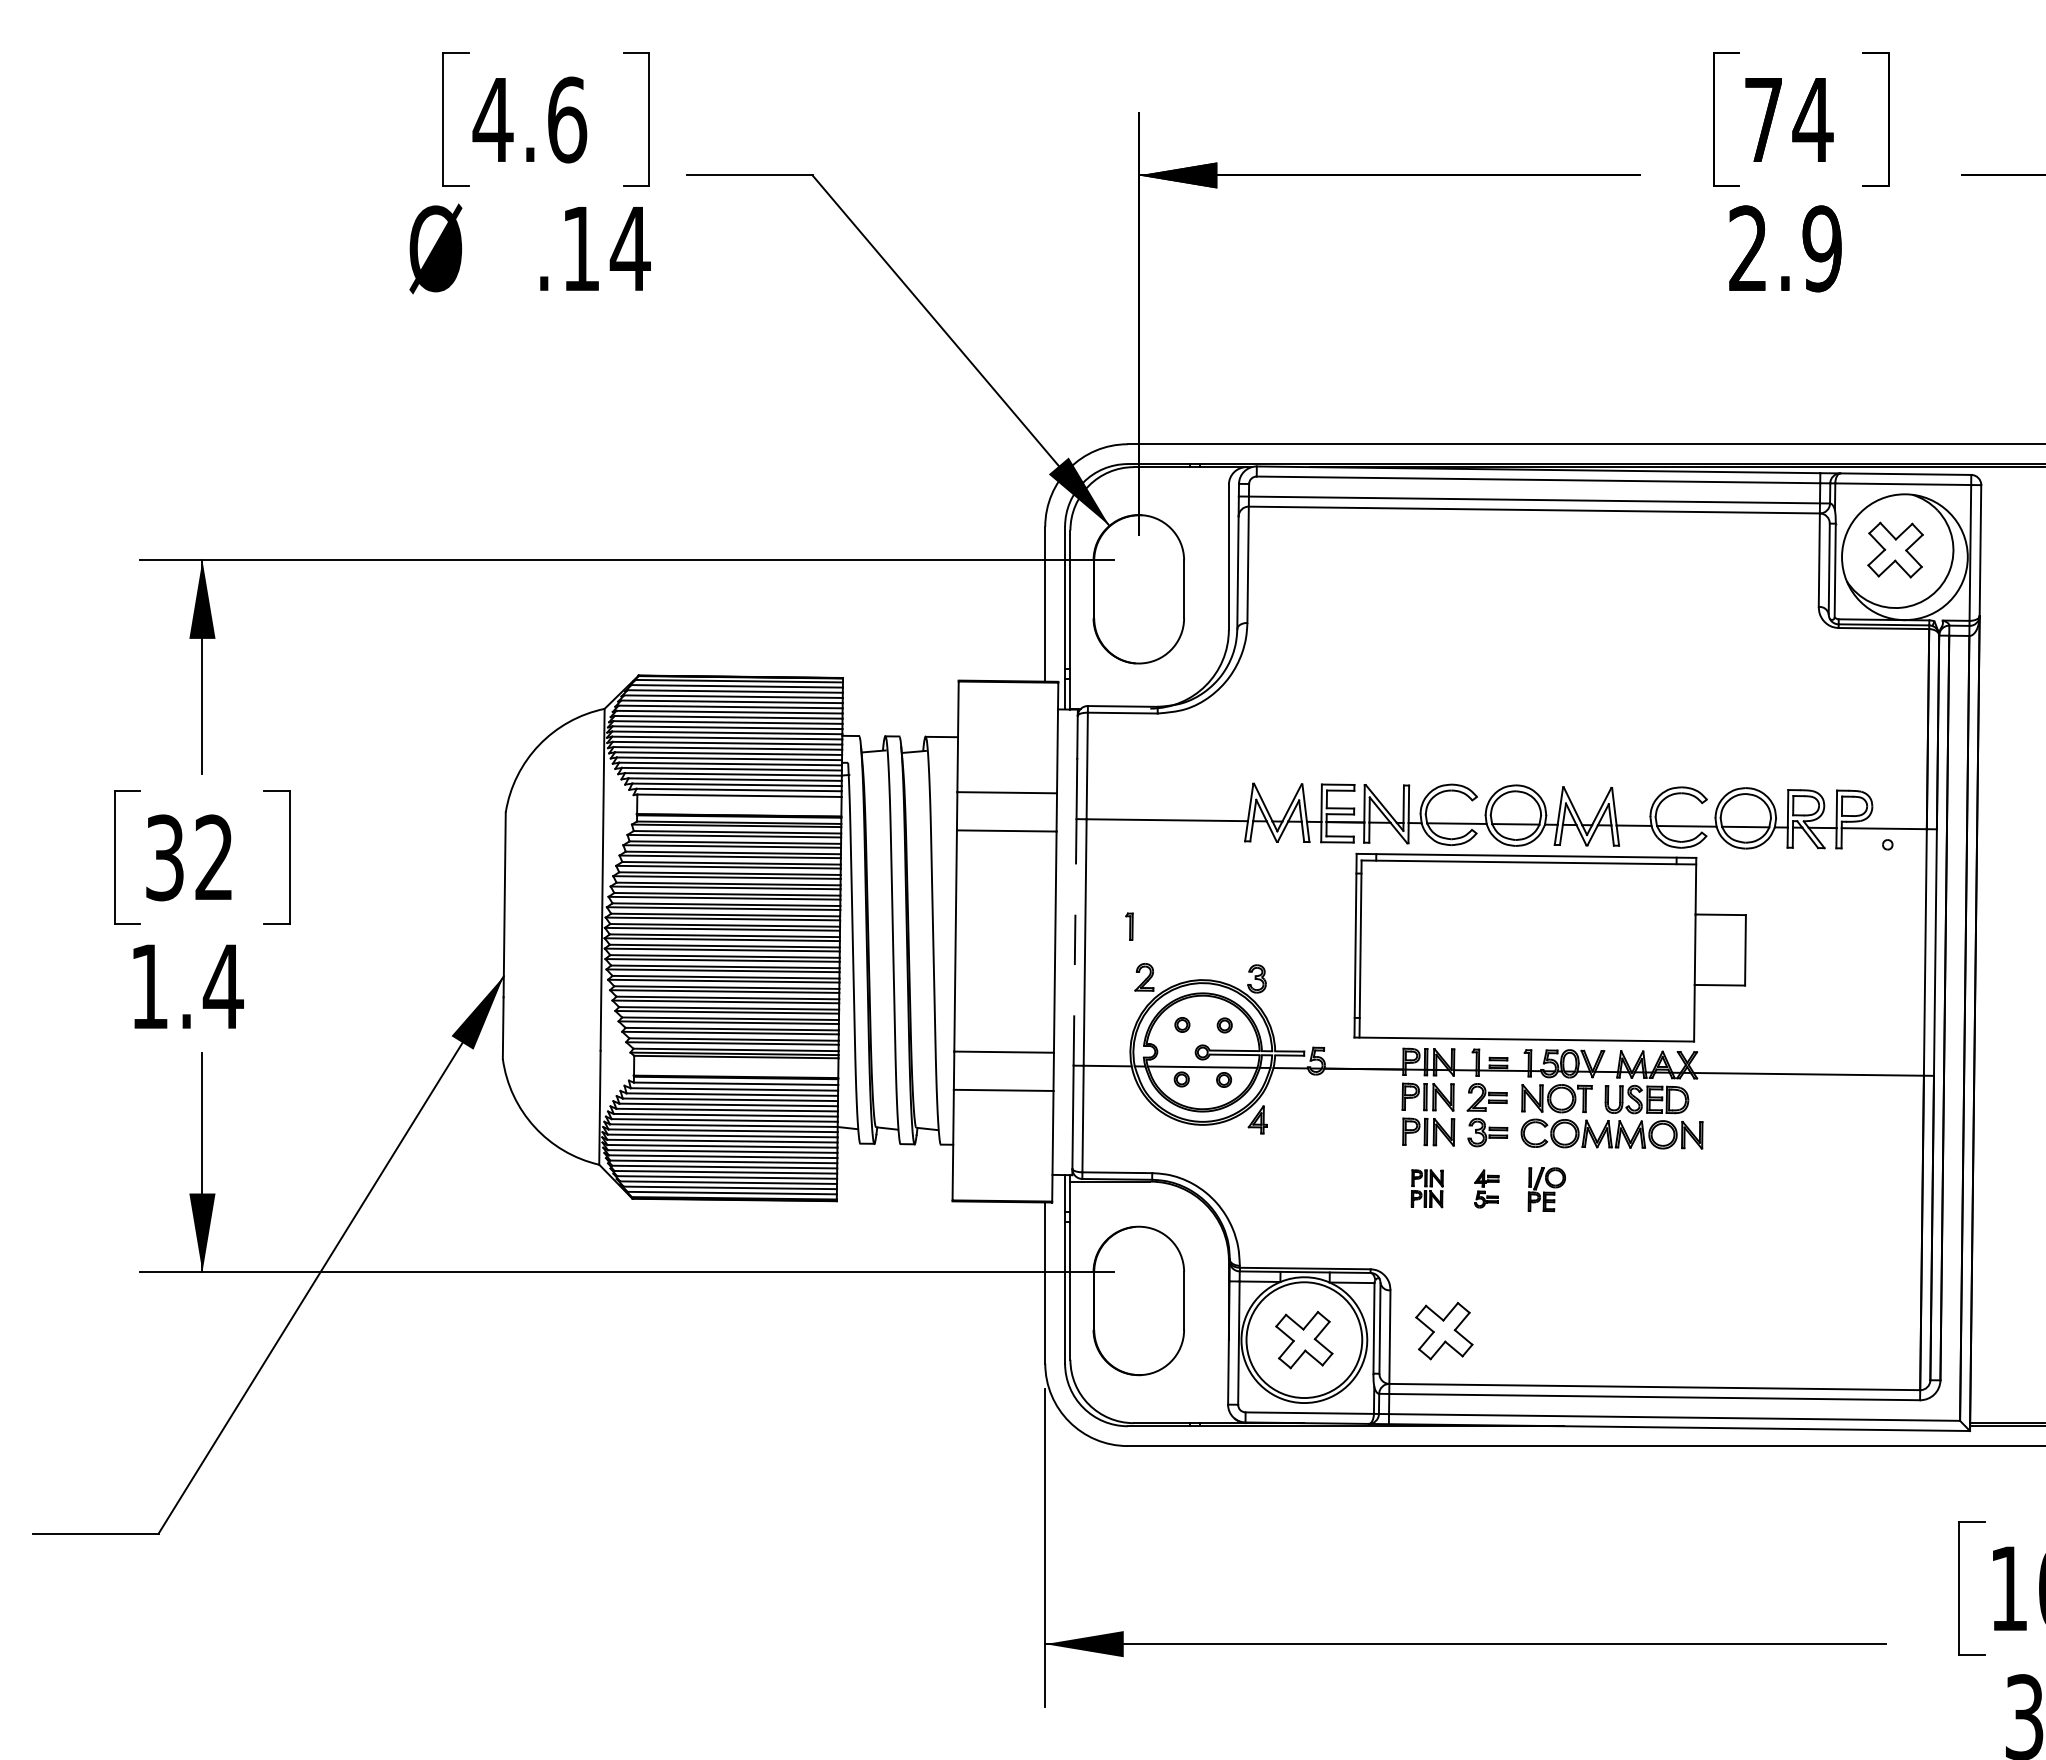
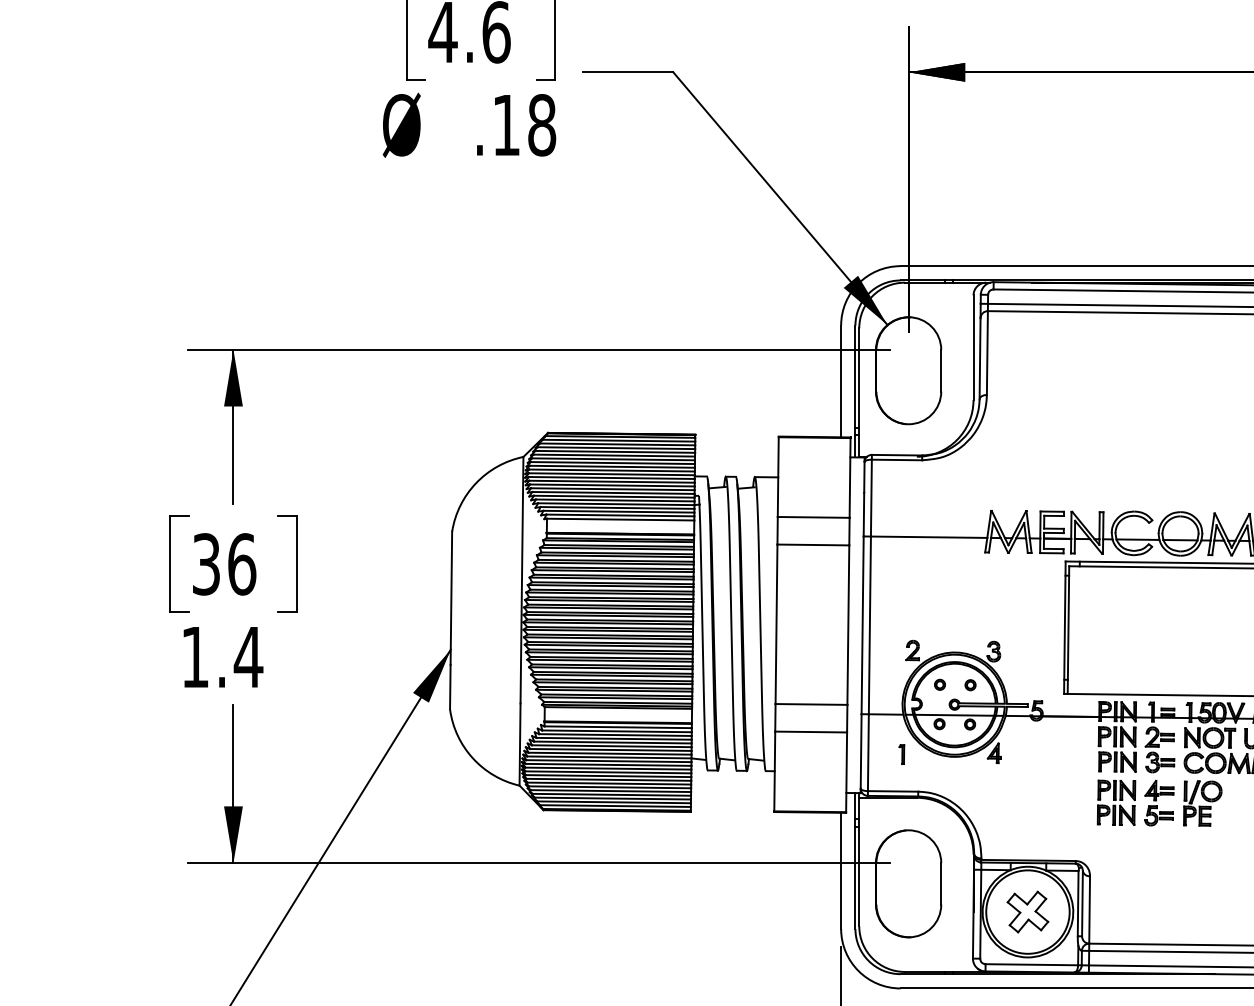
text: (629, 248) -> (541, 125), .14 -> .18
text: (214, 857) -> (242, 564), 32 -> 36
part: (1129, 926) -> (901, 754), moved
line: (1075, 941) -> (862, 624), dashed -> solid
part: (1427, 1188) -> (1116, 802), size x1.67
part: (1486, 1188) -> (1159, 802), size x1.67
part: (1546, 1189) -> (1202, 803), size x1.43
part: (1444, 1331) -> (1128, 905), removed

